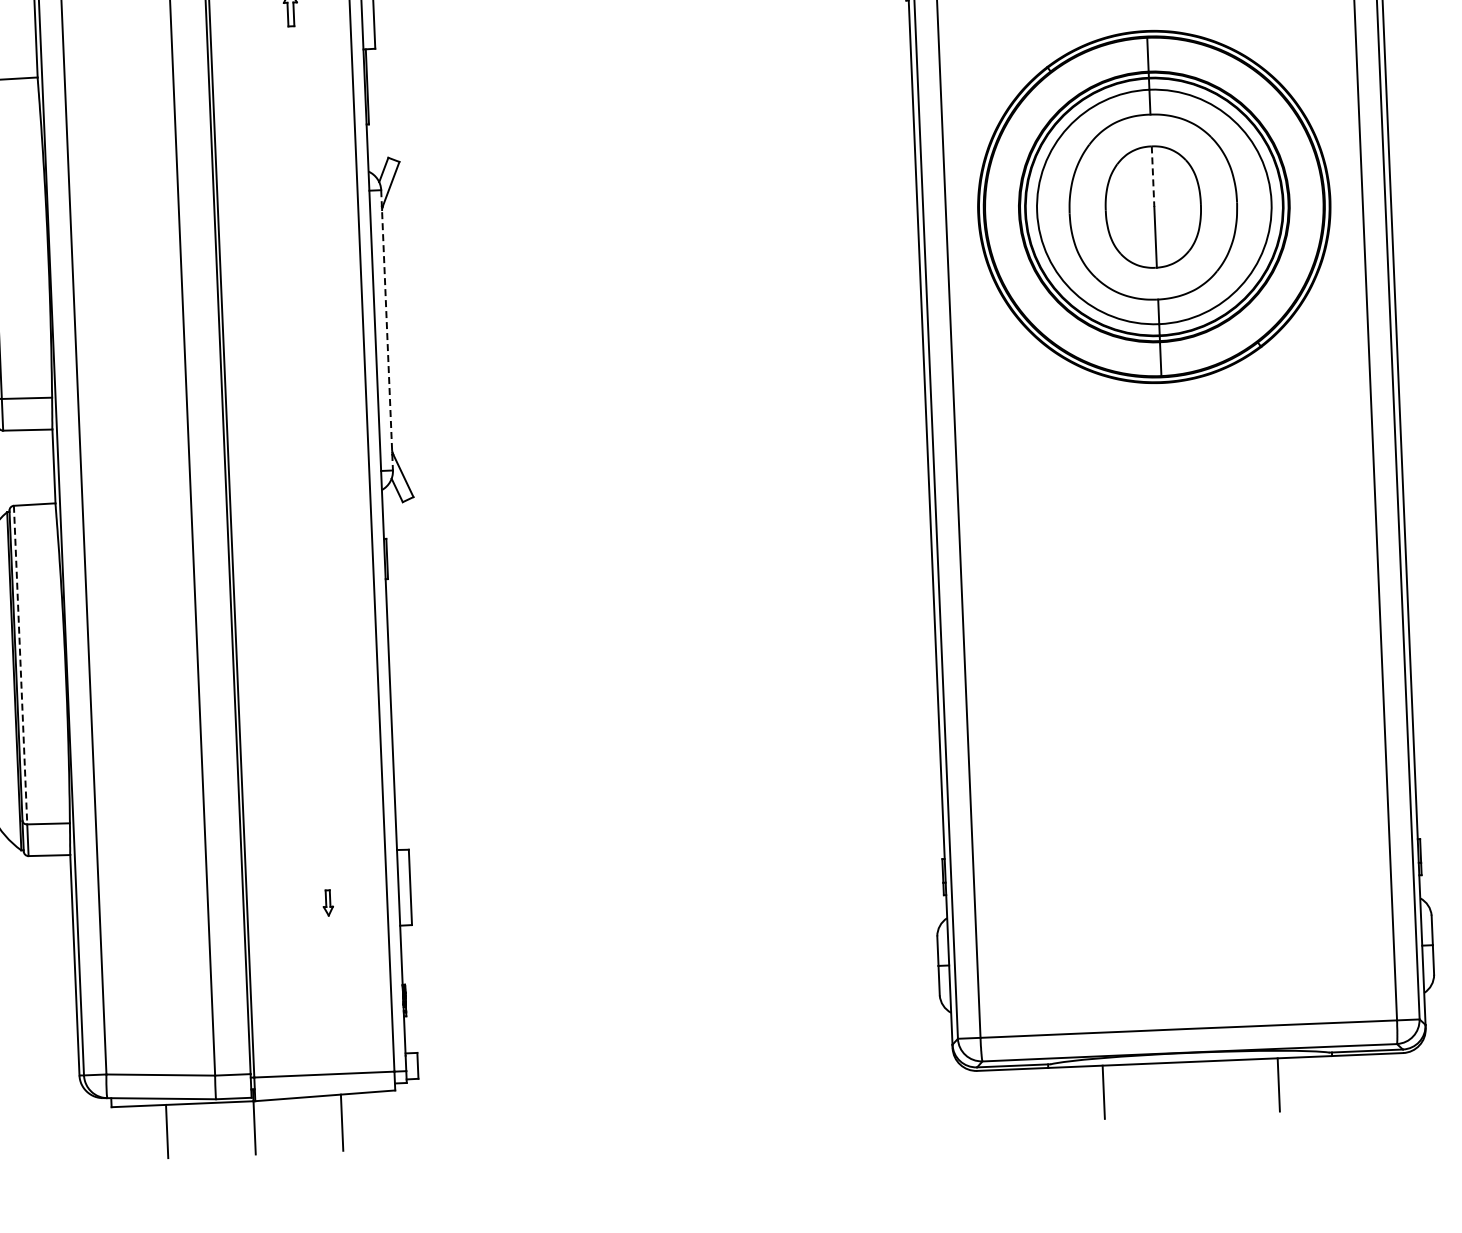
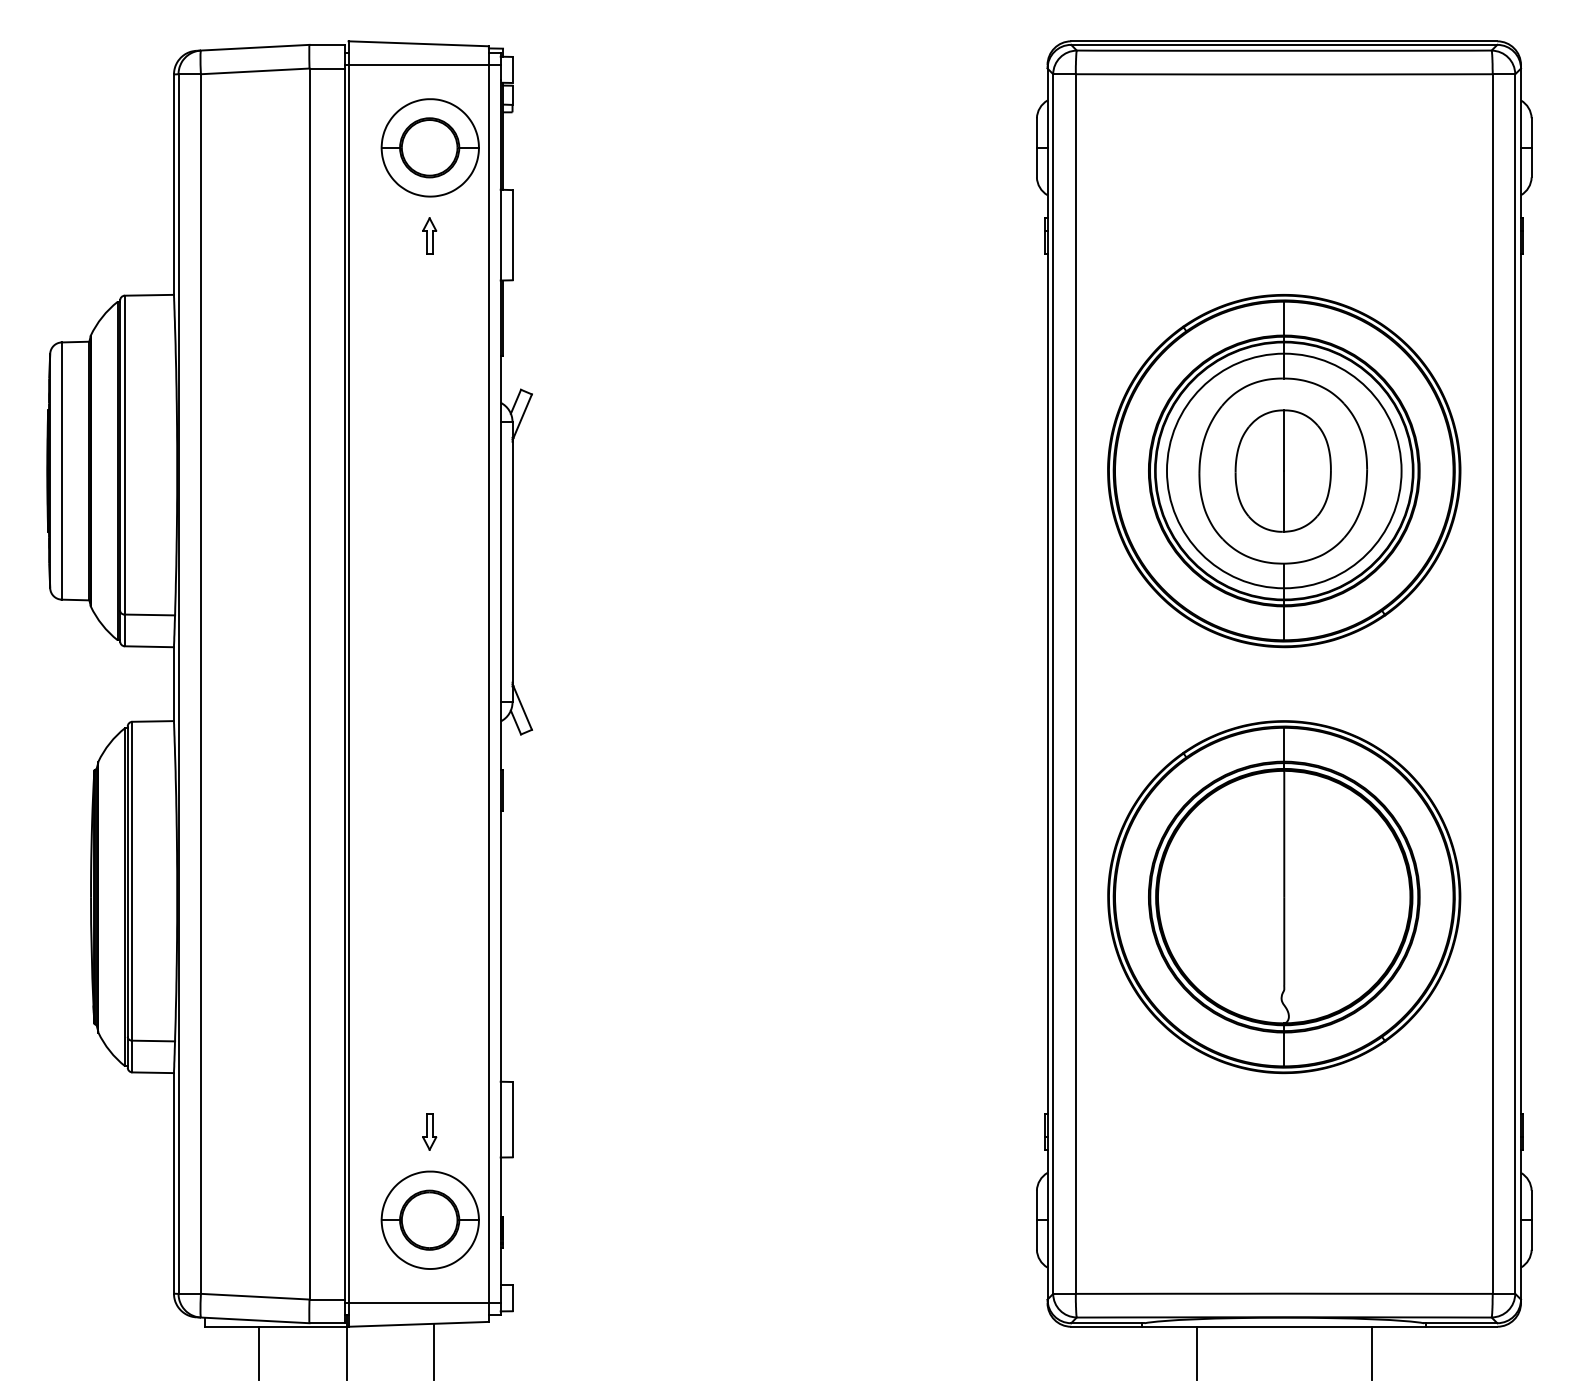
line: (1153, 177) -> (1284, 441), dashed -> solid
line: (387, 330) -> (512, 562), dashed -> solid
part: (1172, 633) -> (1284, 897), added
line: (20, 665) -> (132, 881), dashed -> solid
part: (327, 902) -> (429, 1131), size x1.43
part: (331, 990) -> (429, 1219), added

